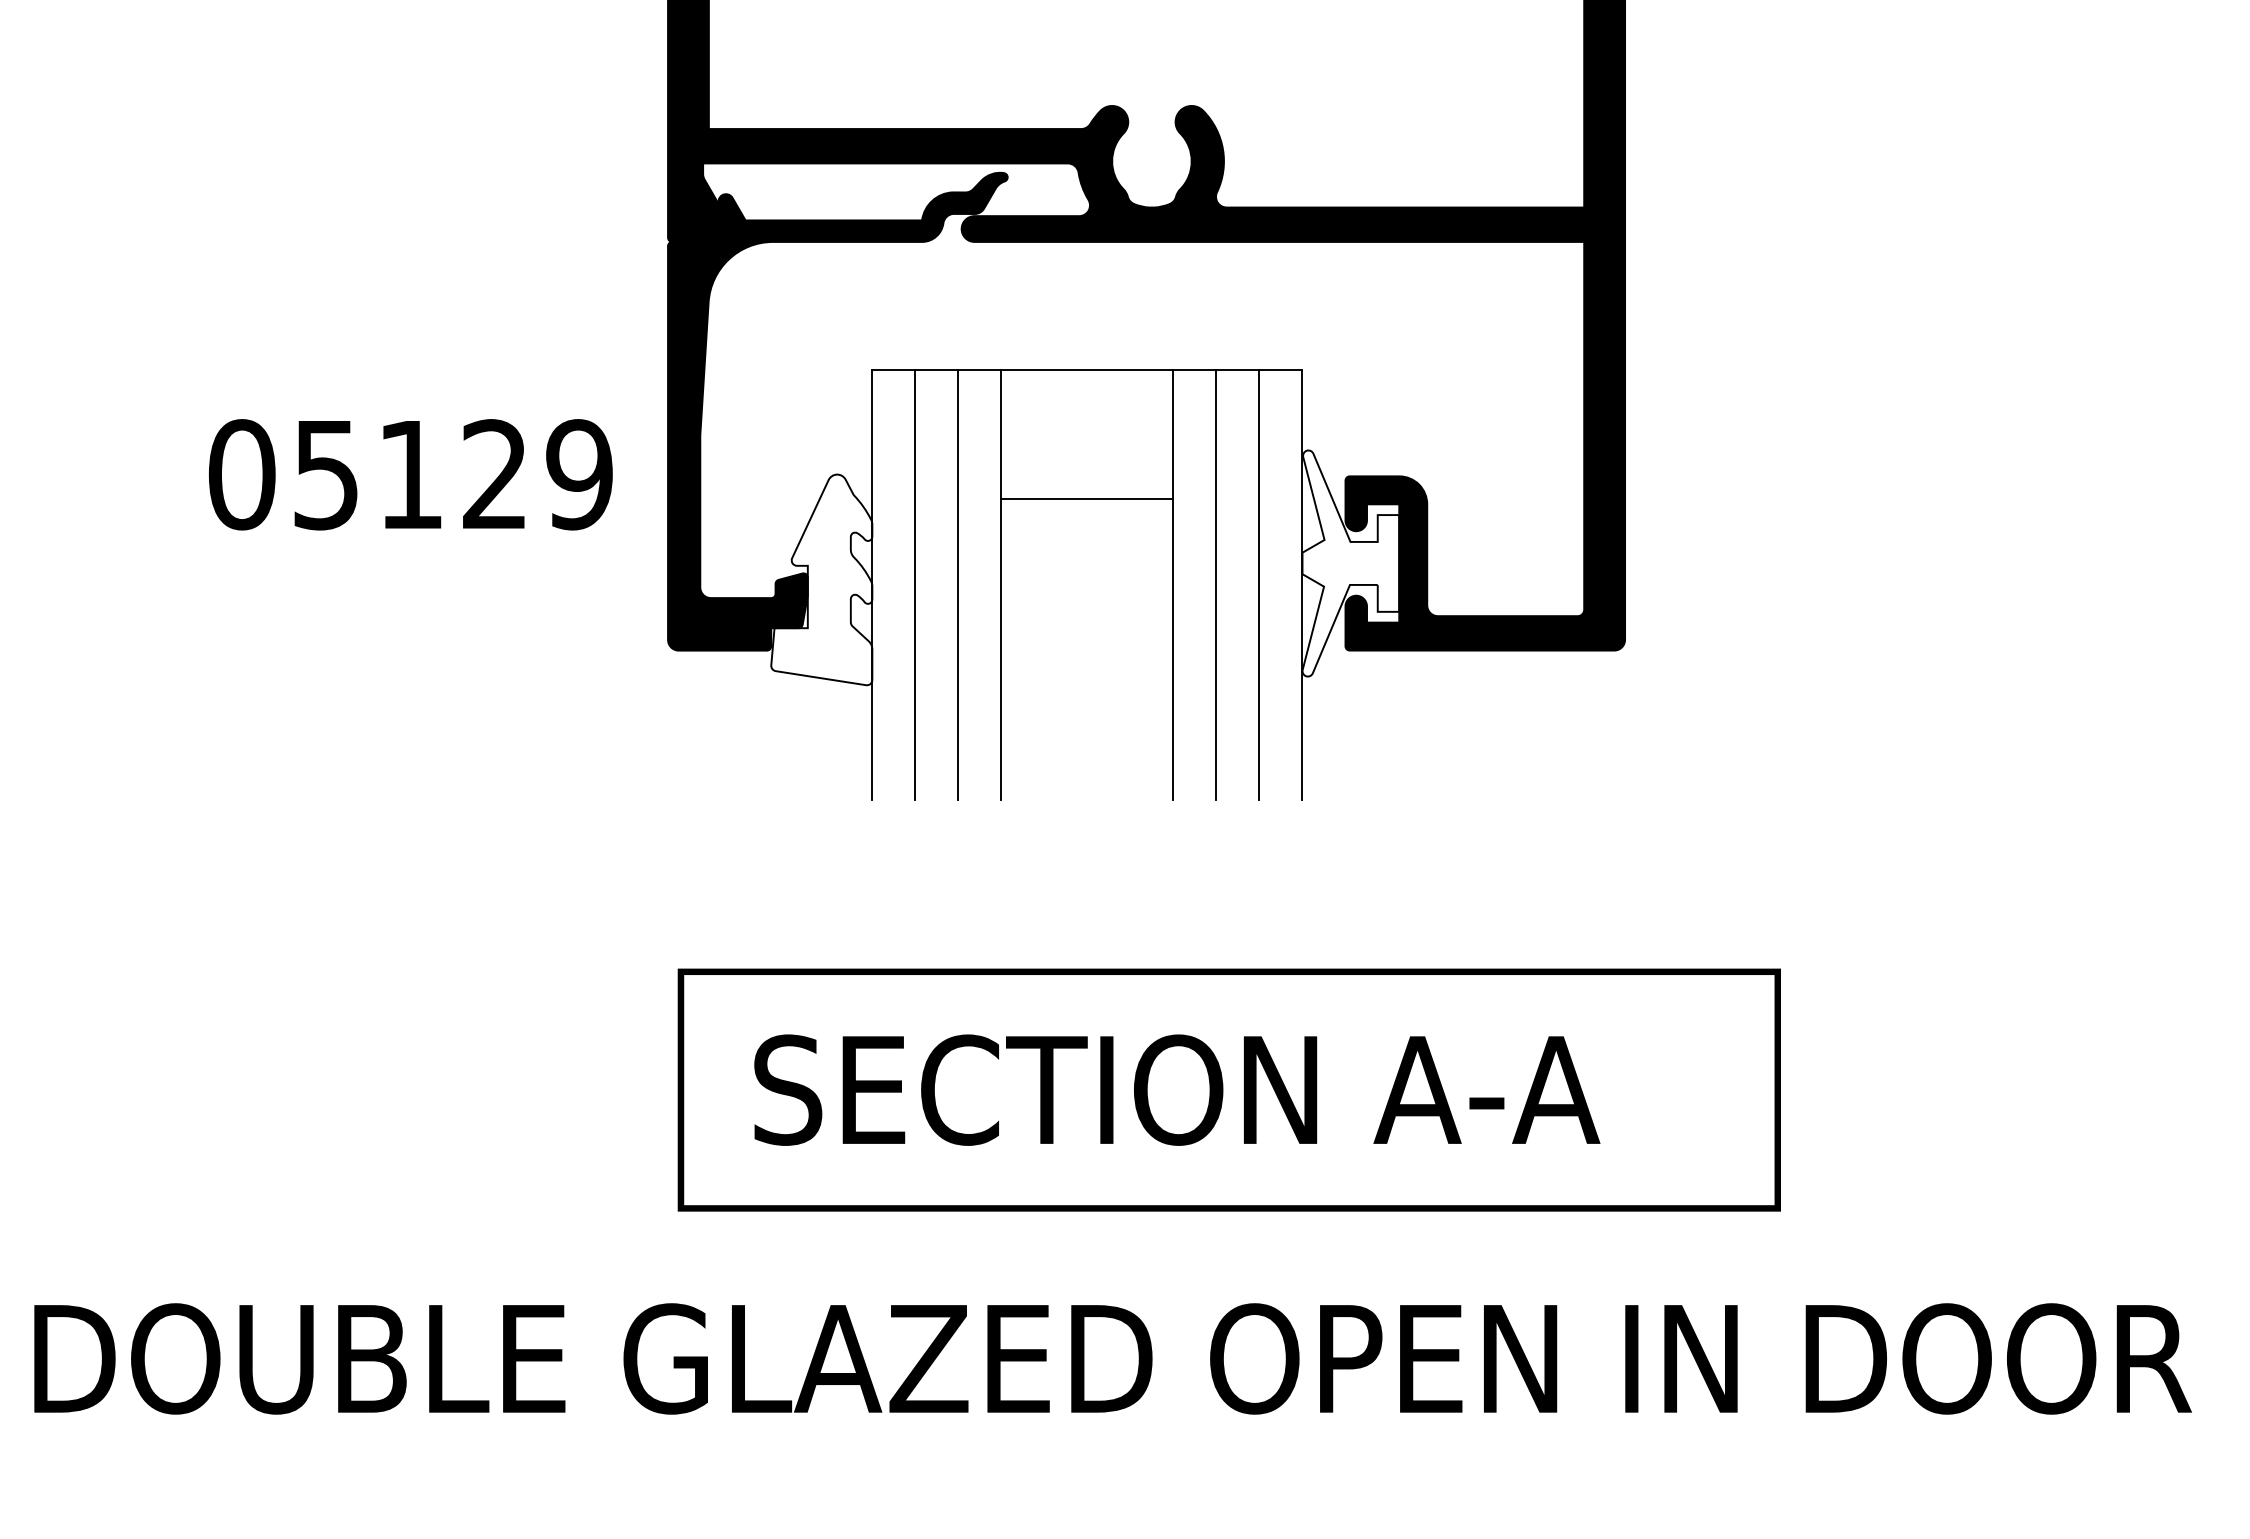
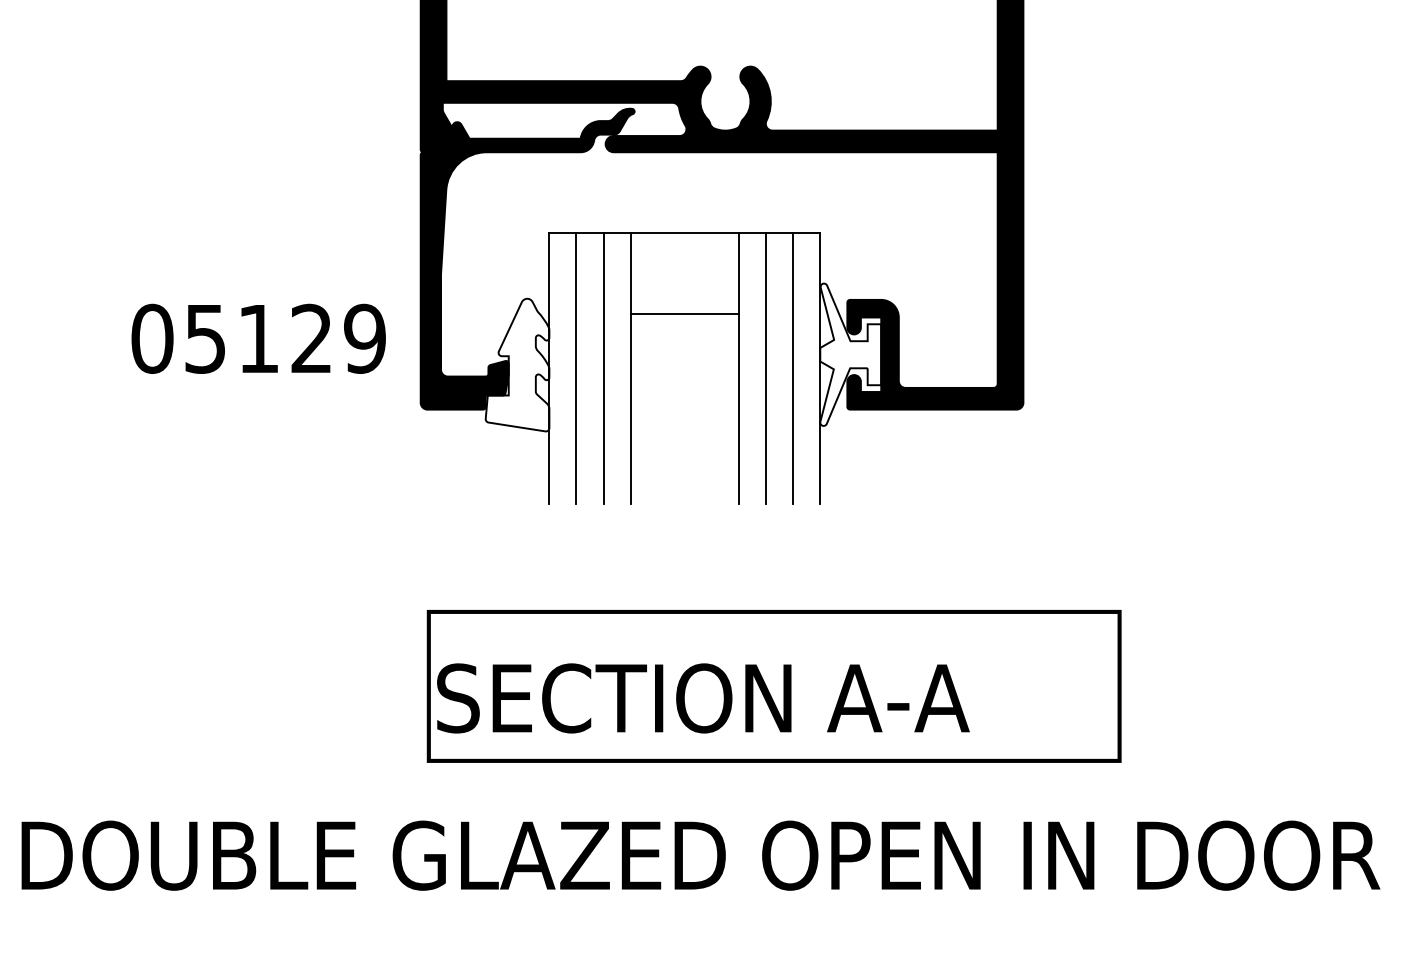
text: (410, 474) -> (258, 338), moved
text: (1177, 1090) -> (703, 698), moved

